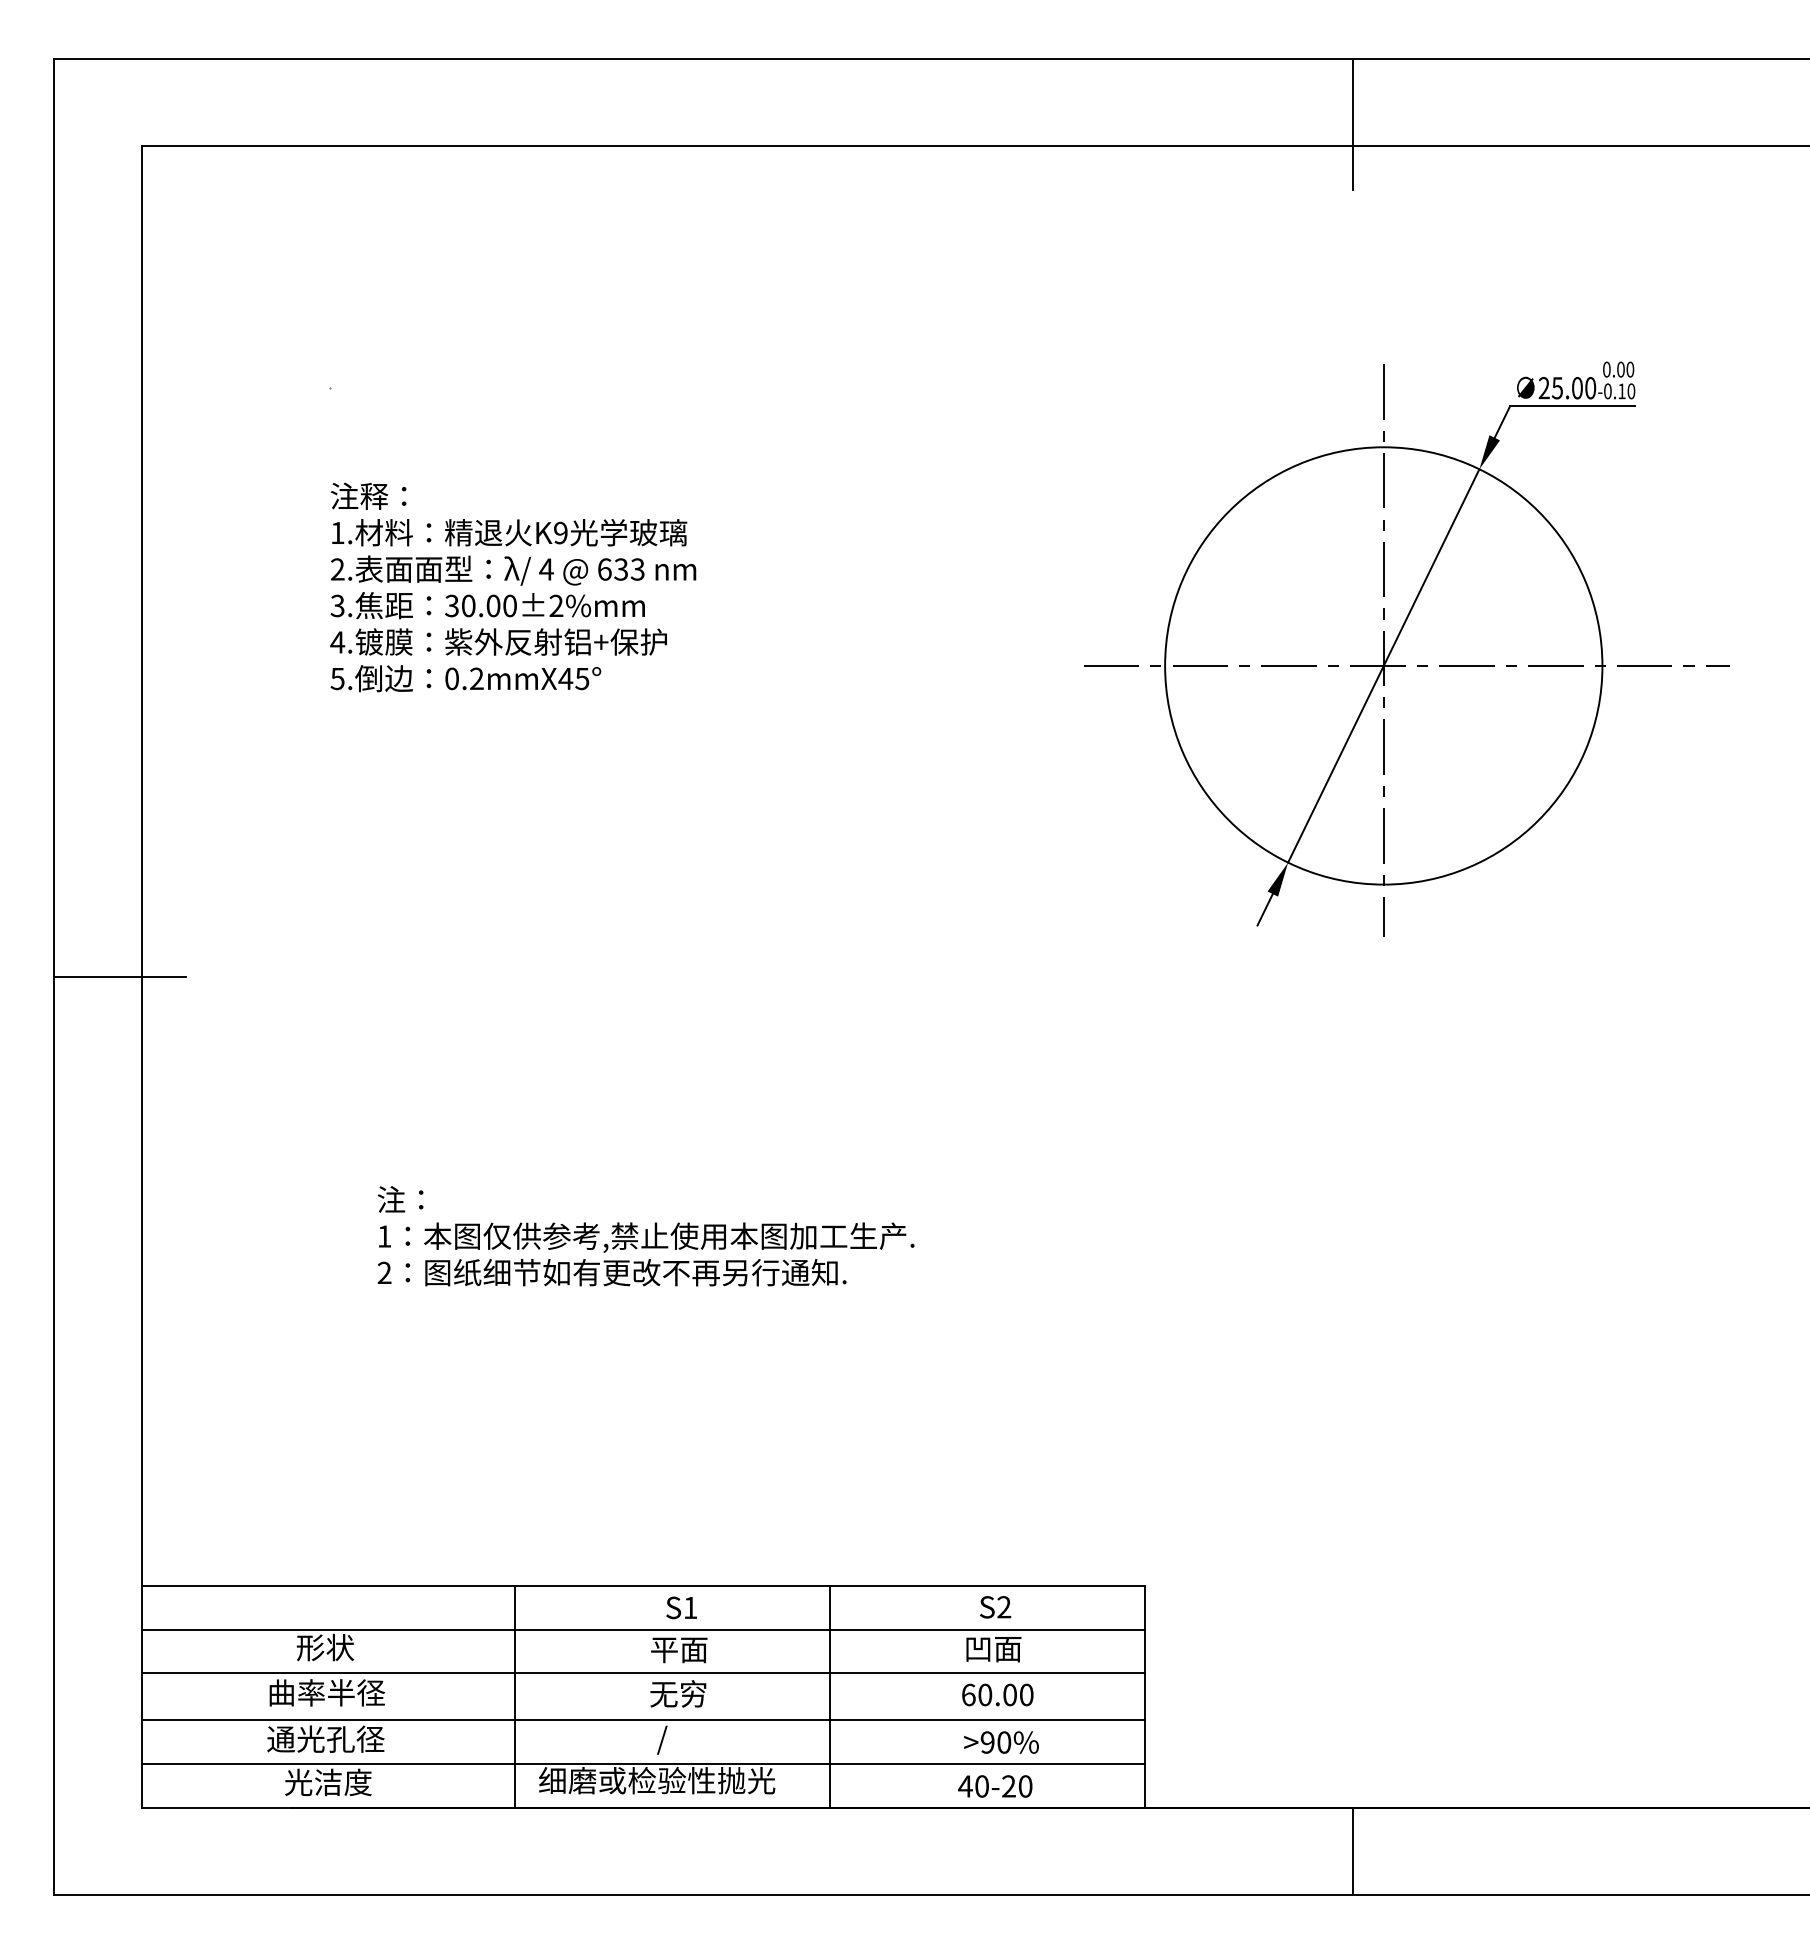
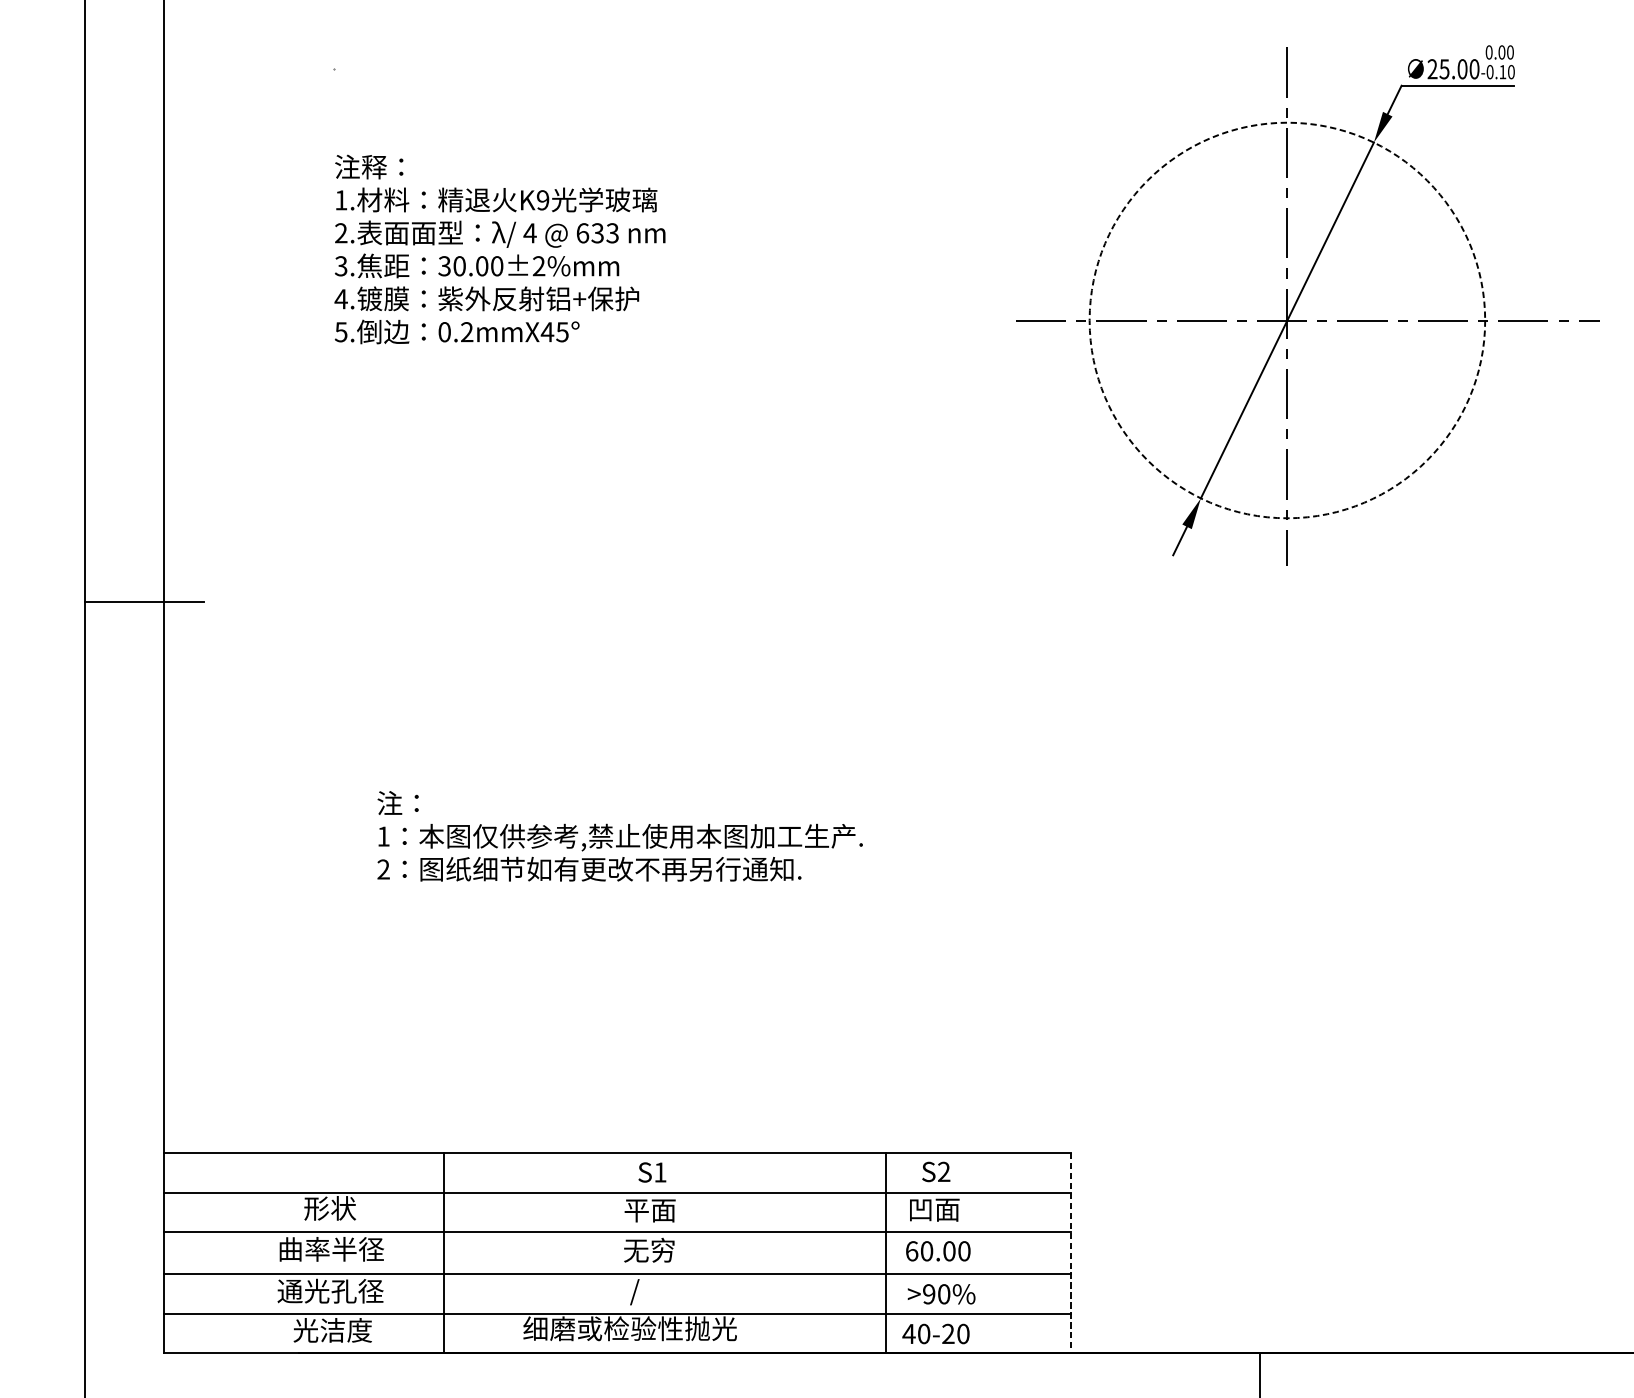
circle: (1383, 665) -> (1287, 320), solid -> dashed
line: (514, 1696) -> (443, 1252), moved
line: (829, 1696) -> (885, 1252), moved
line: (1144, 1697) -> (1070, 1253), solid -> dashed

